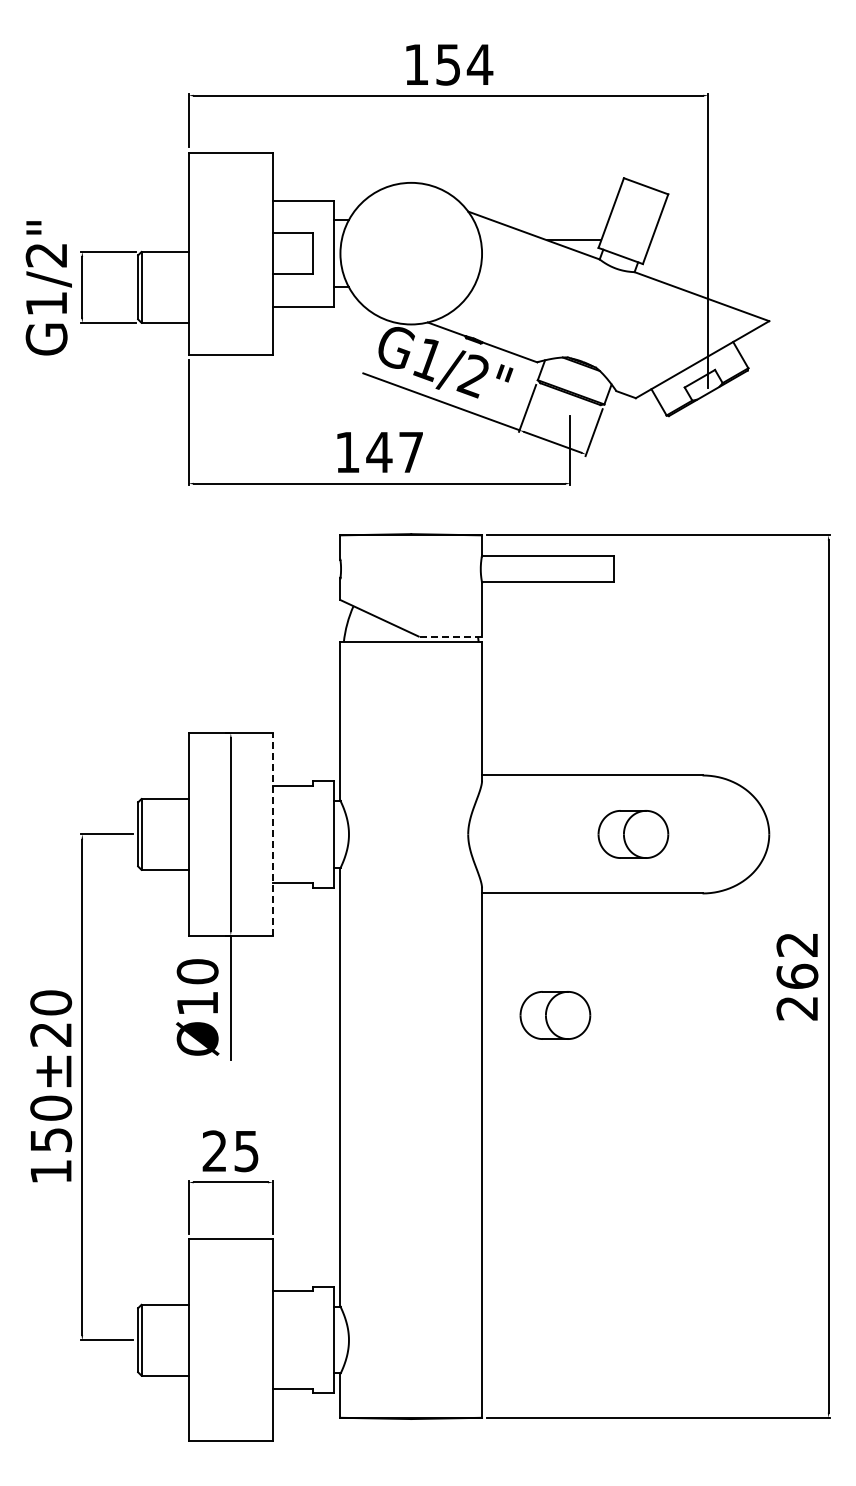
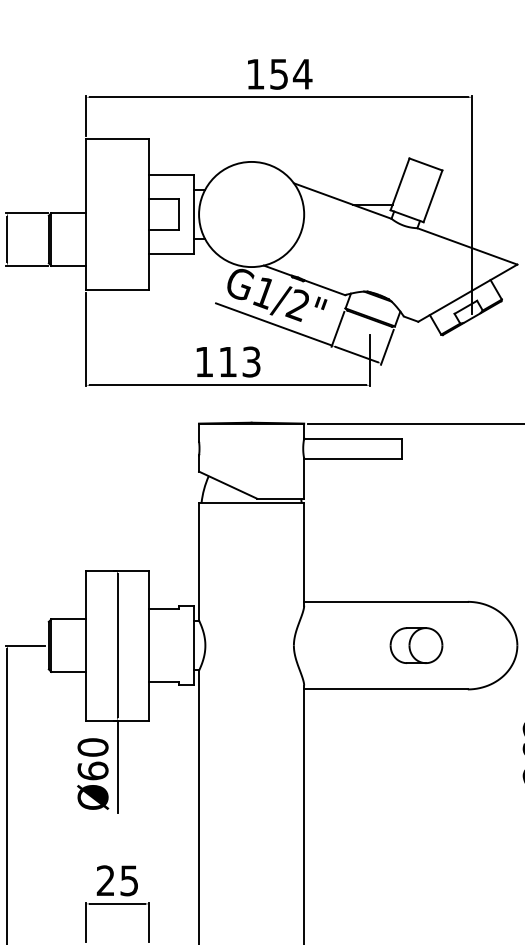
text: (394, 452) -> (239, 362), 147 -> 113
line: (450, 636) -> (280, 498), dashed -> solid
line: (273, 833) -> (149, 644), dashed -> solid
text: (197, 1002) -> (92, 770), Ø10 -> Ø60
part: (555, 1015) -> (358, 780), removed

